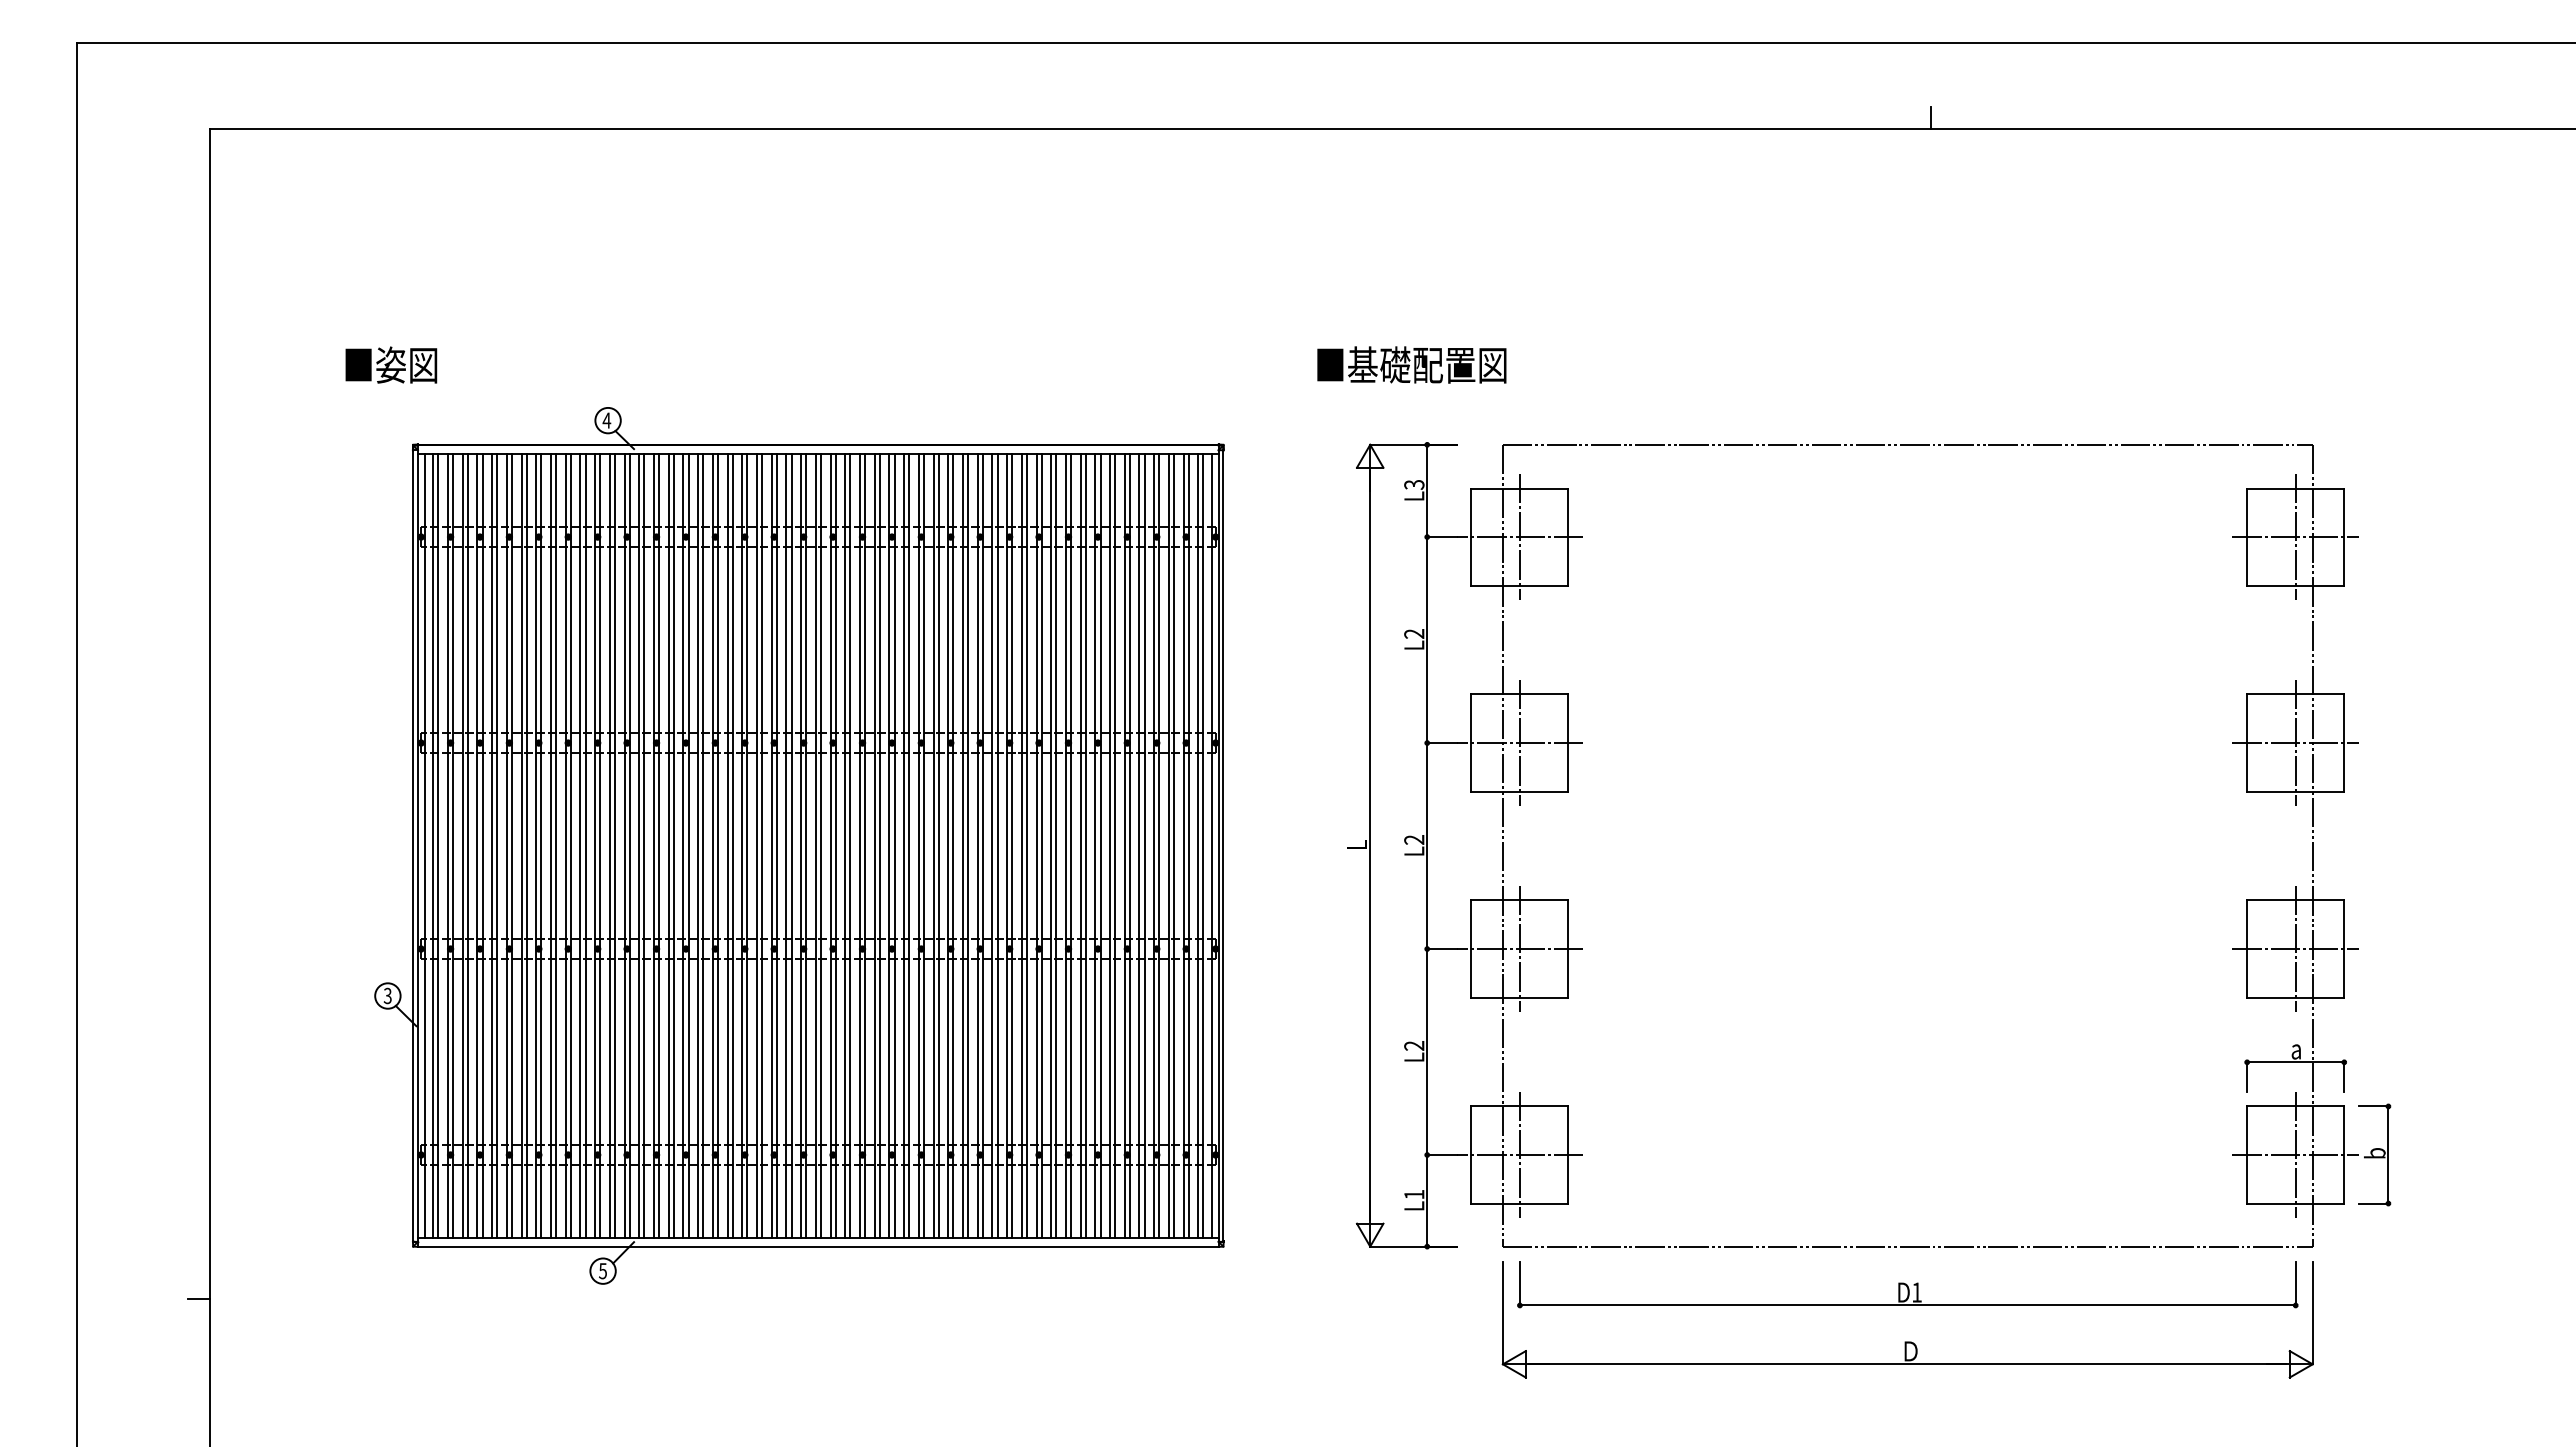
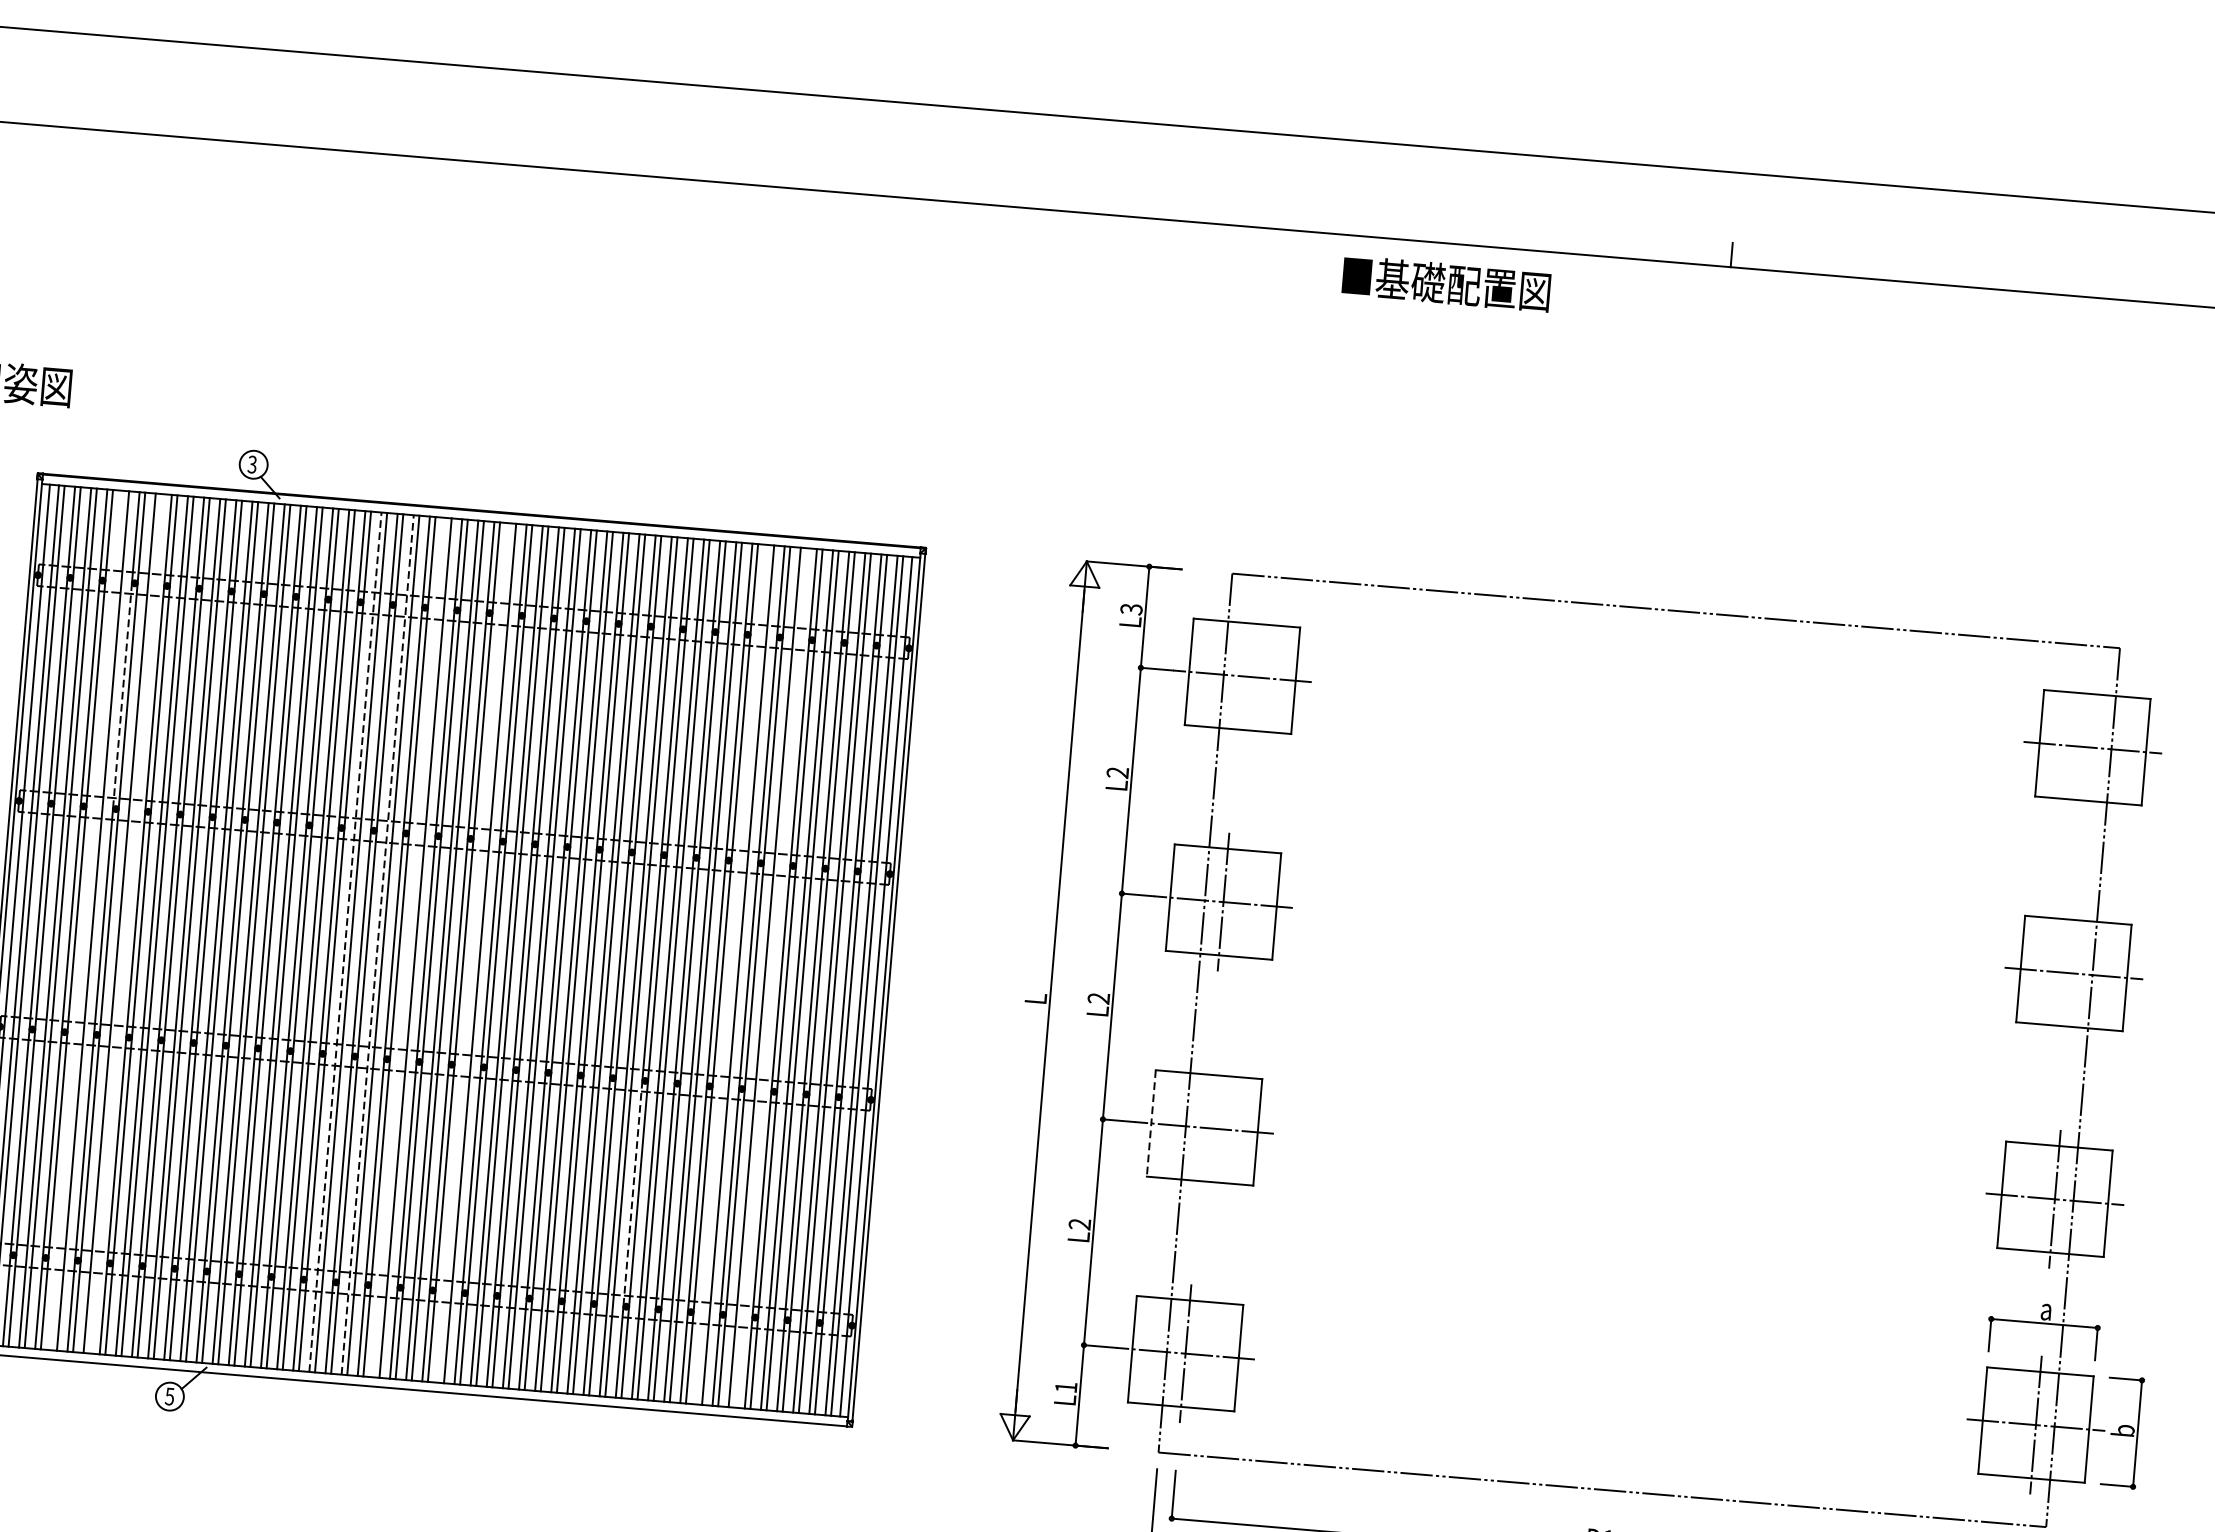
text: (1411, 364) -> (1446, 283), moved
text: (606, 420) -> (251, 464), 4 -> 3
line: (1519, 536) -> (1242, 675), removed
line: (2295, 536) -> (2092, 747), removed
line: (506, 639) -> (122, 695), solid -> dashed
line: (2295, 742) -> (2073, 972), removed
line: (727, 845) -> (345, 941), solid -> dashed
line: (756, 845) -> (377, 944), solid -> dashed
line: (492, 846) -> (87, 920), removed
line: (526, 846) -> (125, 924), removed
line: (786, 846) -> (410, 948), removed
line: (845, 846) -> (474, 953), removed
line: (1080, 846) -> (732, 975), removed
line: (1115, 846) -> (770, 978), removed
line: (1519, 948) -> (1204, 1127), removed
line: (1471, 949) -> (1151, 1123), solid -> dashed
line: (1007, 1051) -> (633, 1193), solid -> dashed

